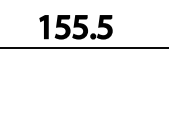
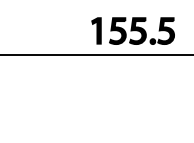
part: (75, 27) -> (132, 31), moved

